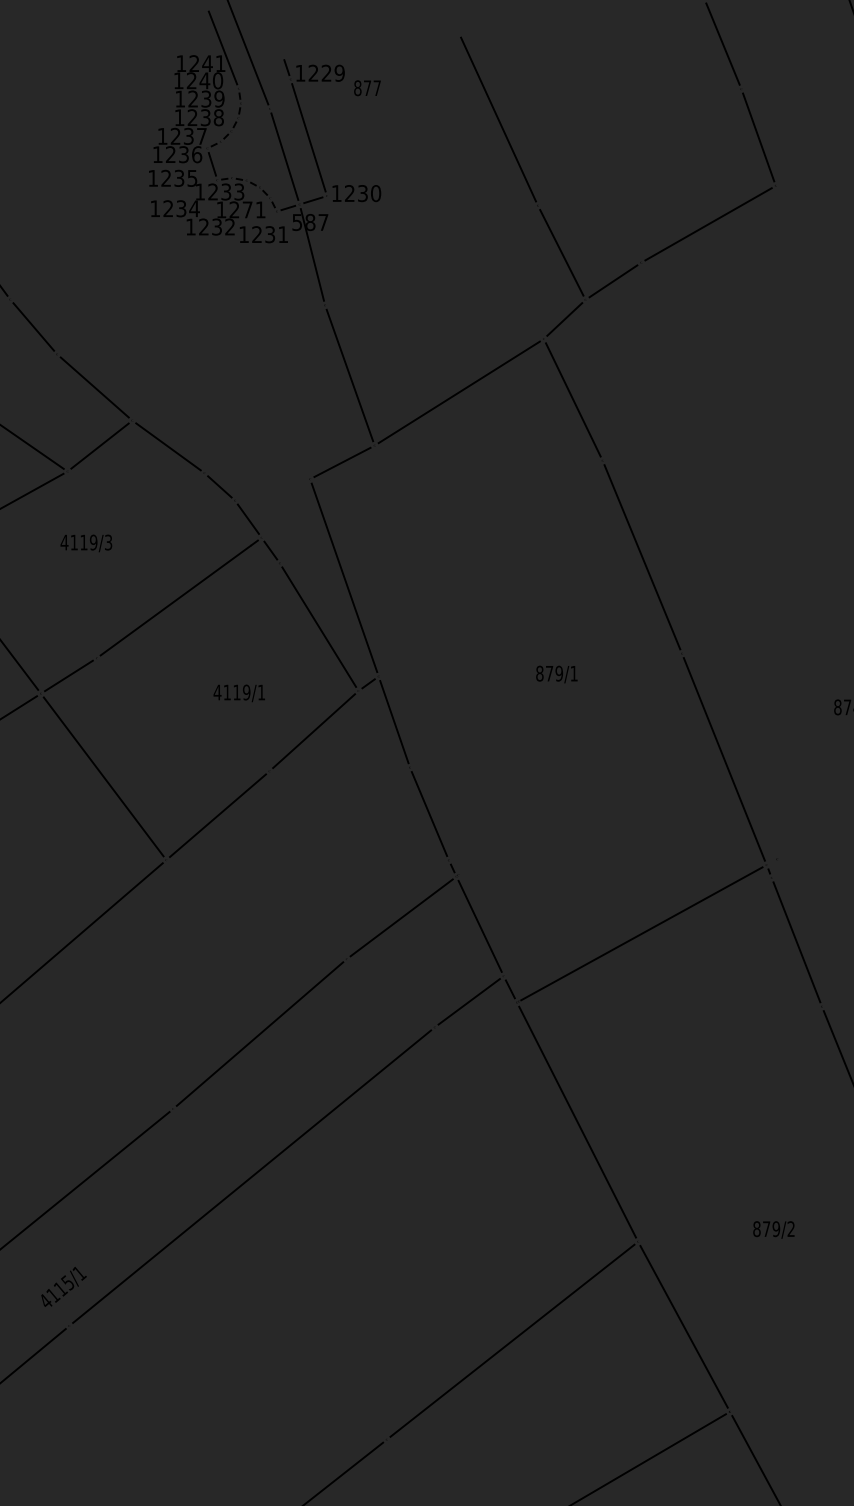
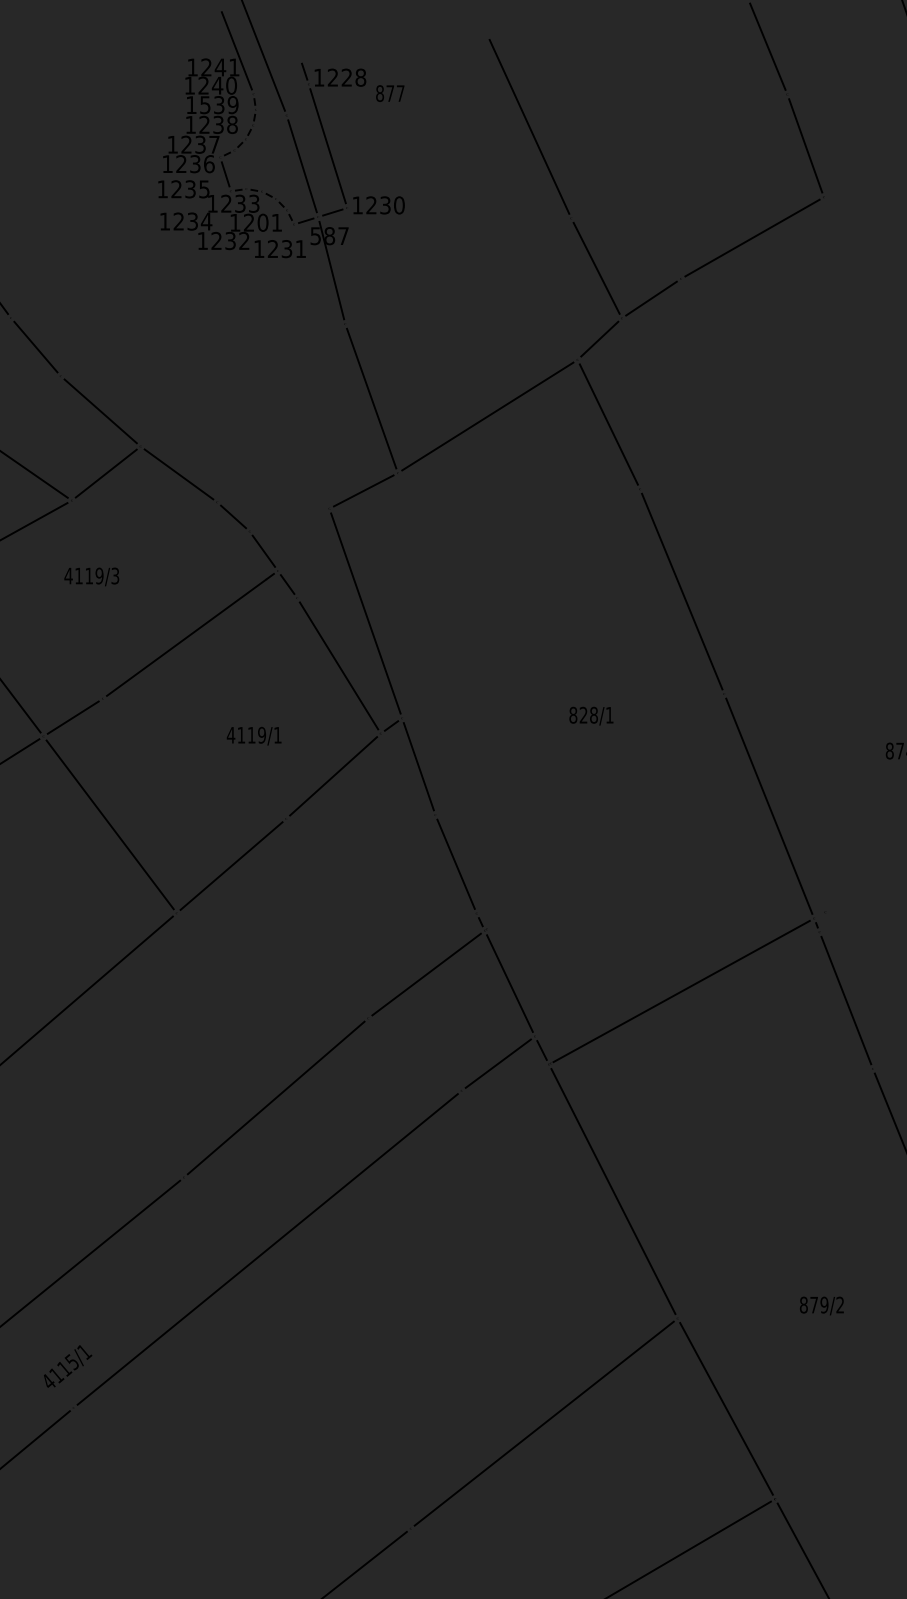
text: (339, 75) -> (360, 80), 1229 -> 1228
text: (192, 98) -> (204, 104), 1239 -> 1539
text: (247, 209) -> (262, 222), 1271 -> 1201
text: (554, 672) -> (588, 714), 879/1 -> 828/1

